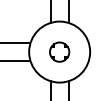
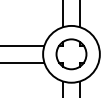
part: (59, 52) -> (71, 54), size x1.67

